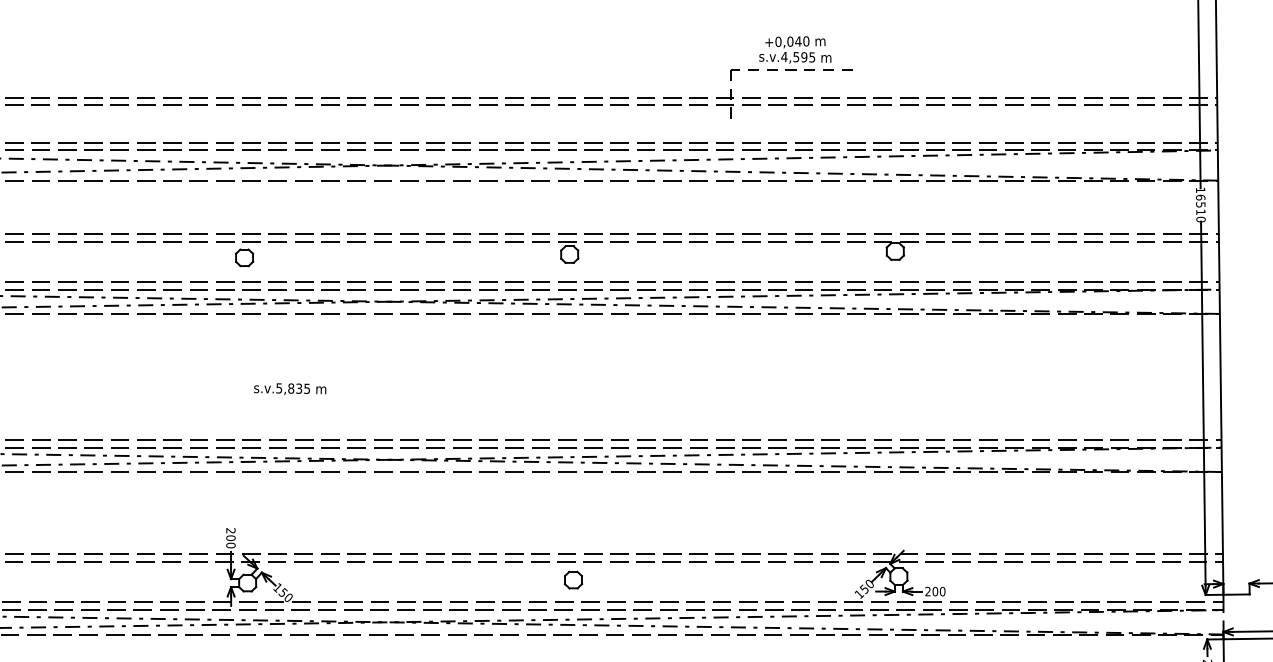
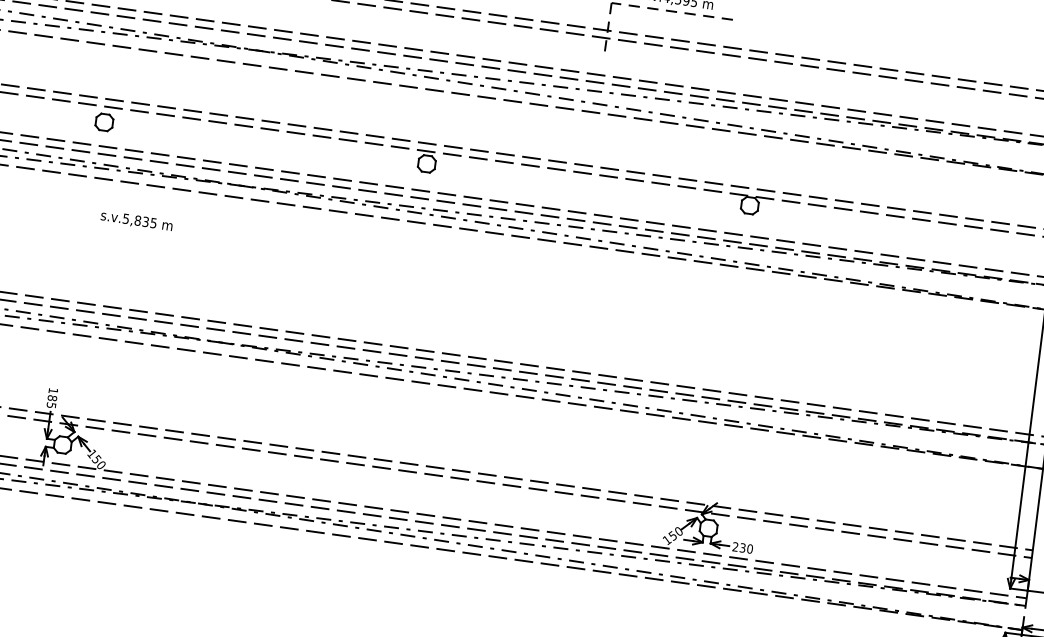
text: (290, 389) -> (137, 221), moved
text: (230, 538) -> (51, 398), 200 -> 185
part: (573, 579) -> (386, 486), removed
text: (935, 591) -> (742, 547), 200 -> 230

